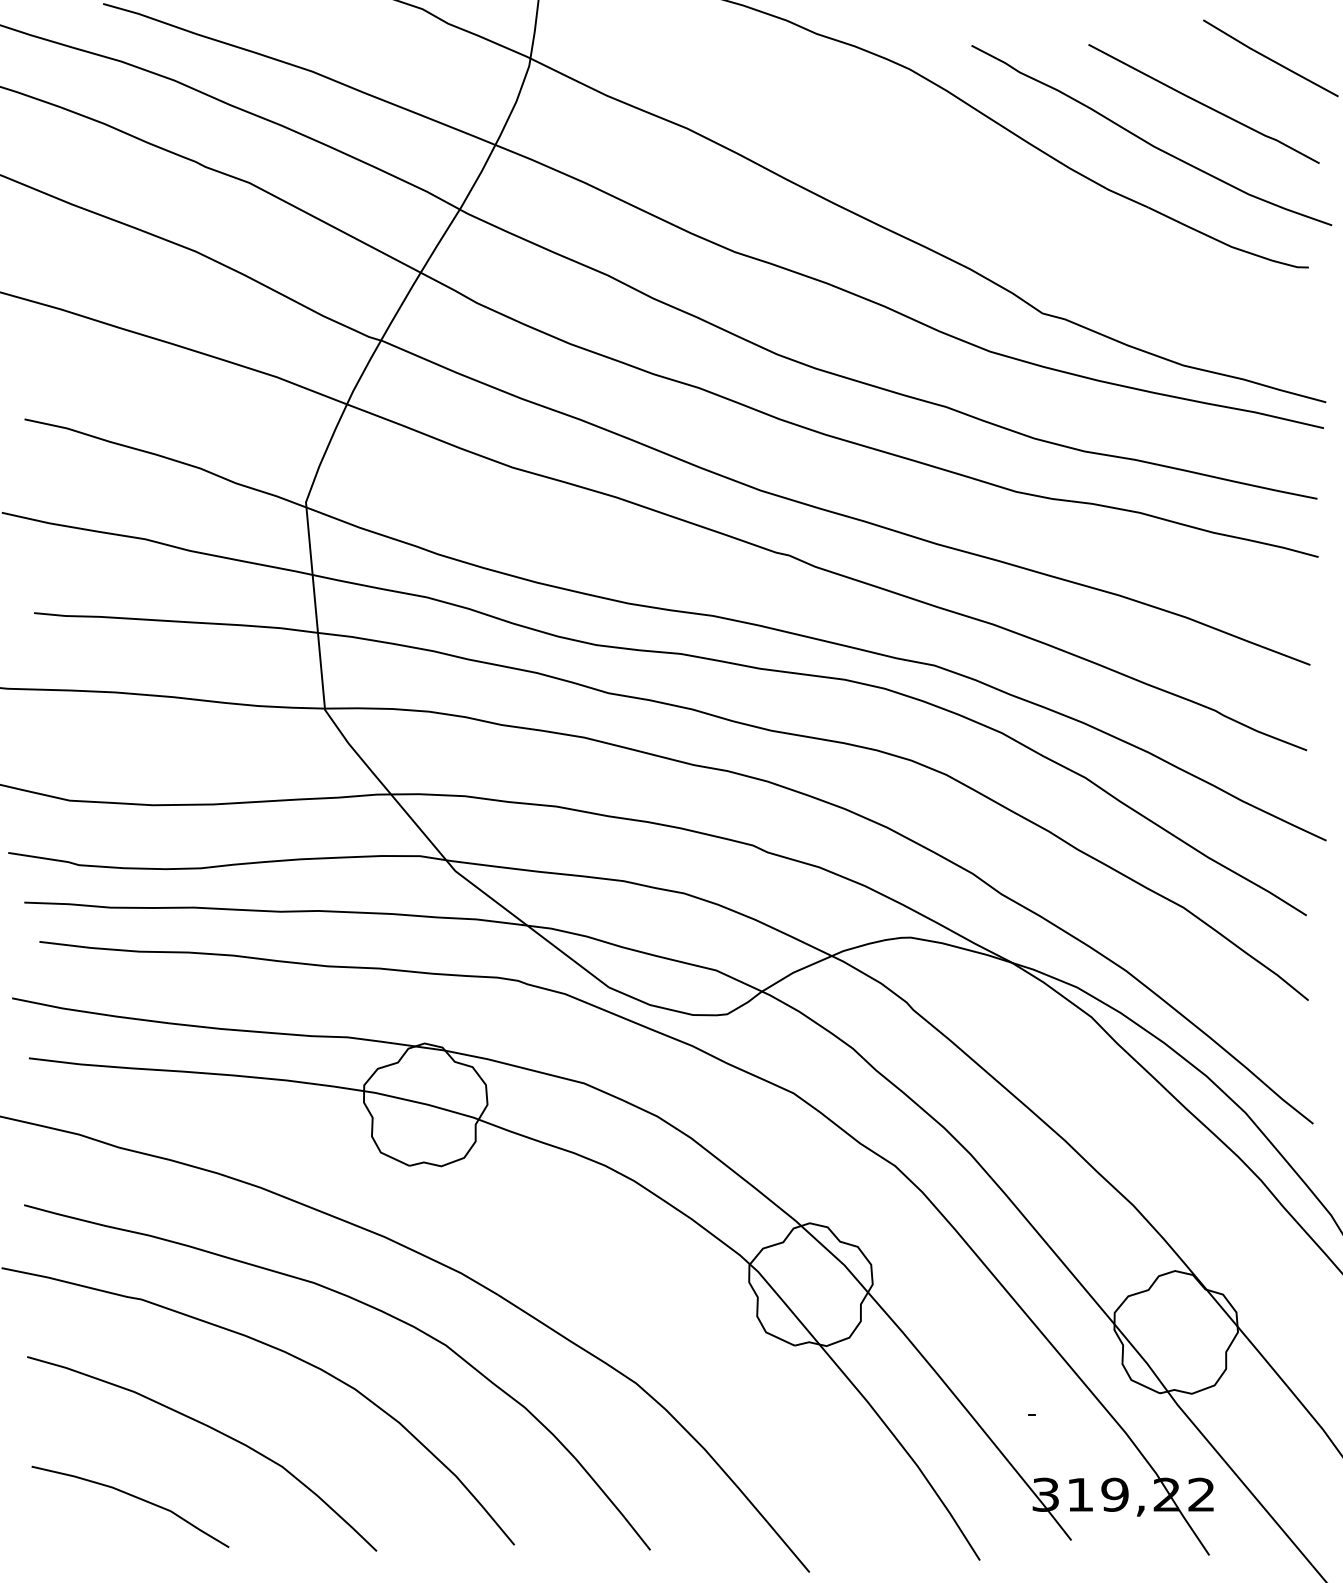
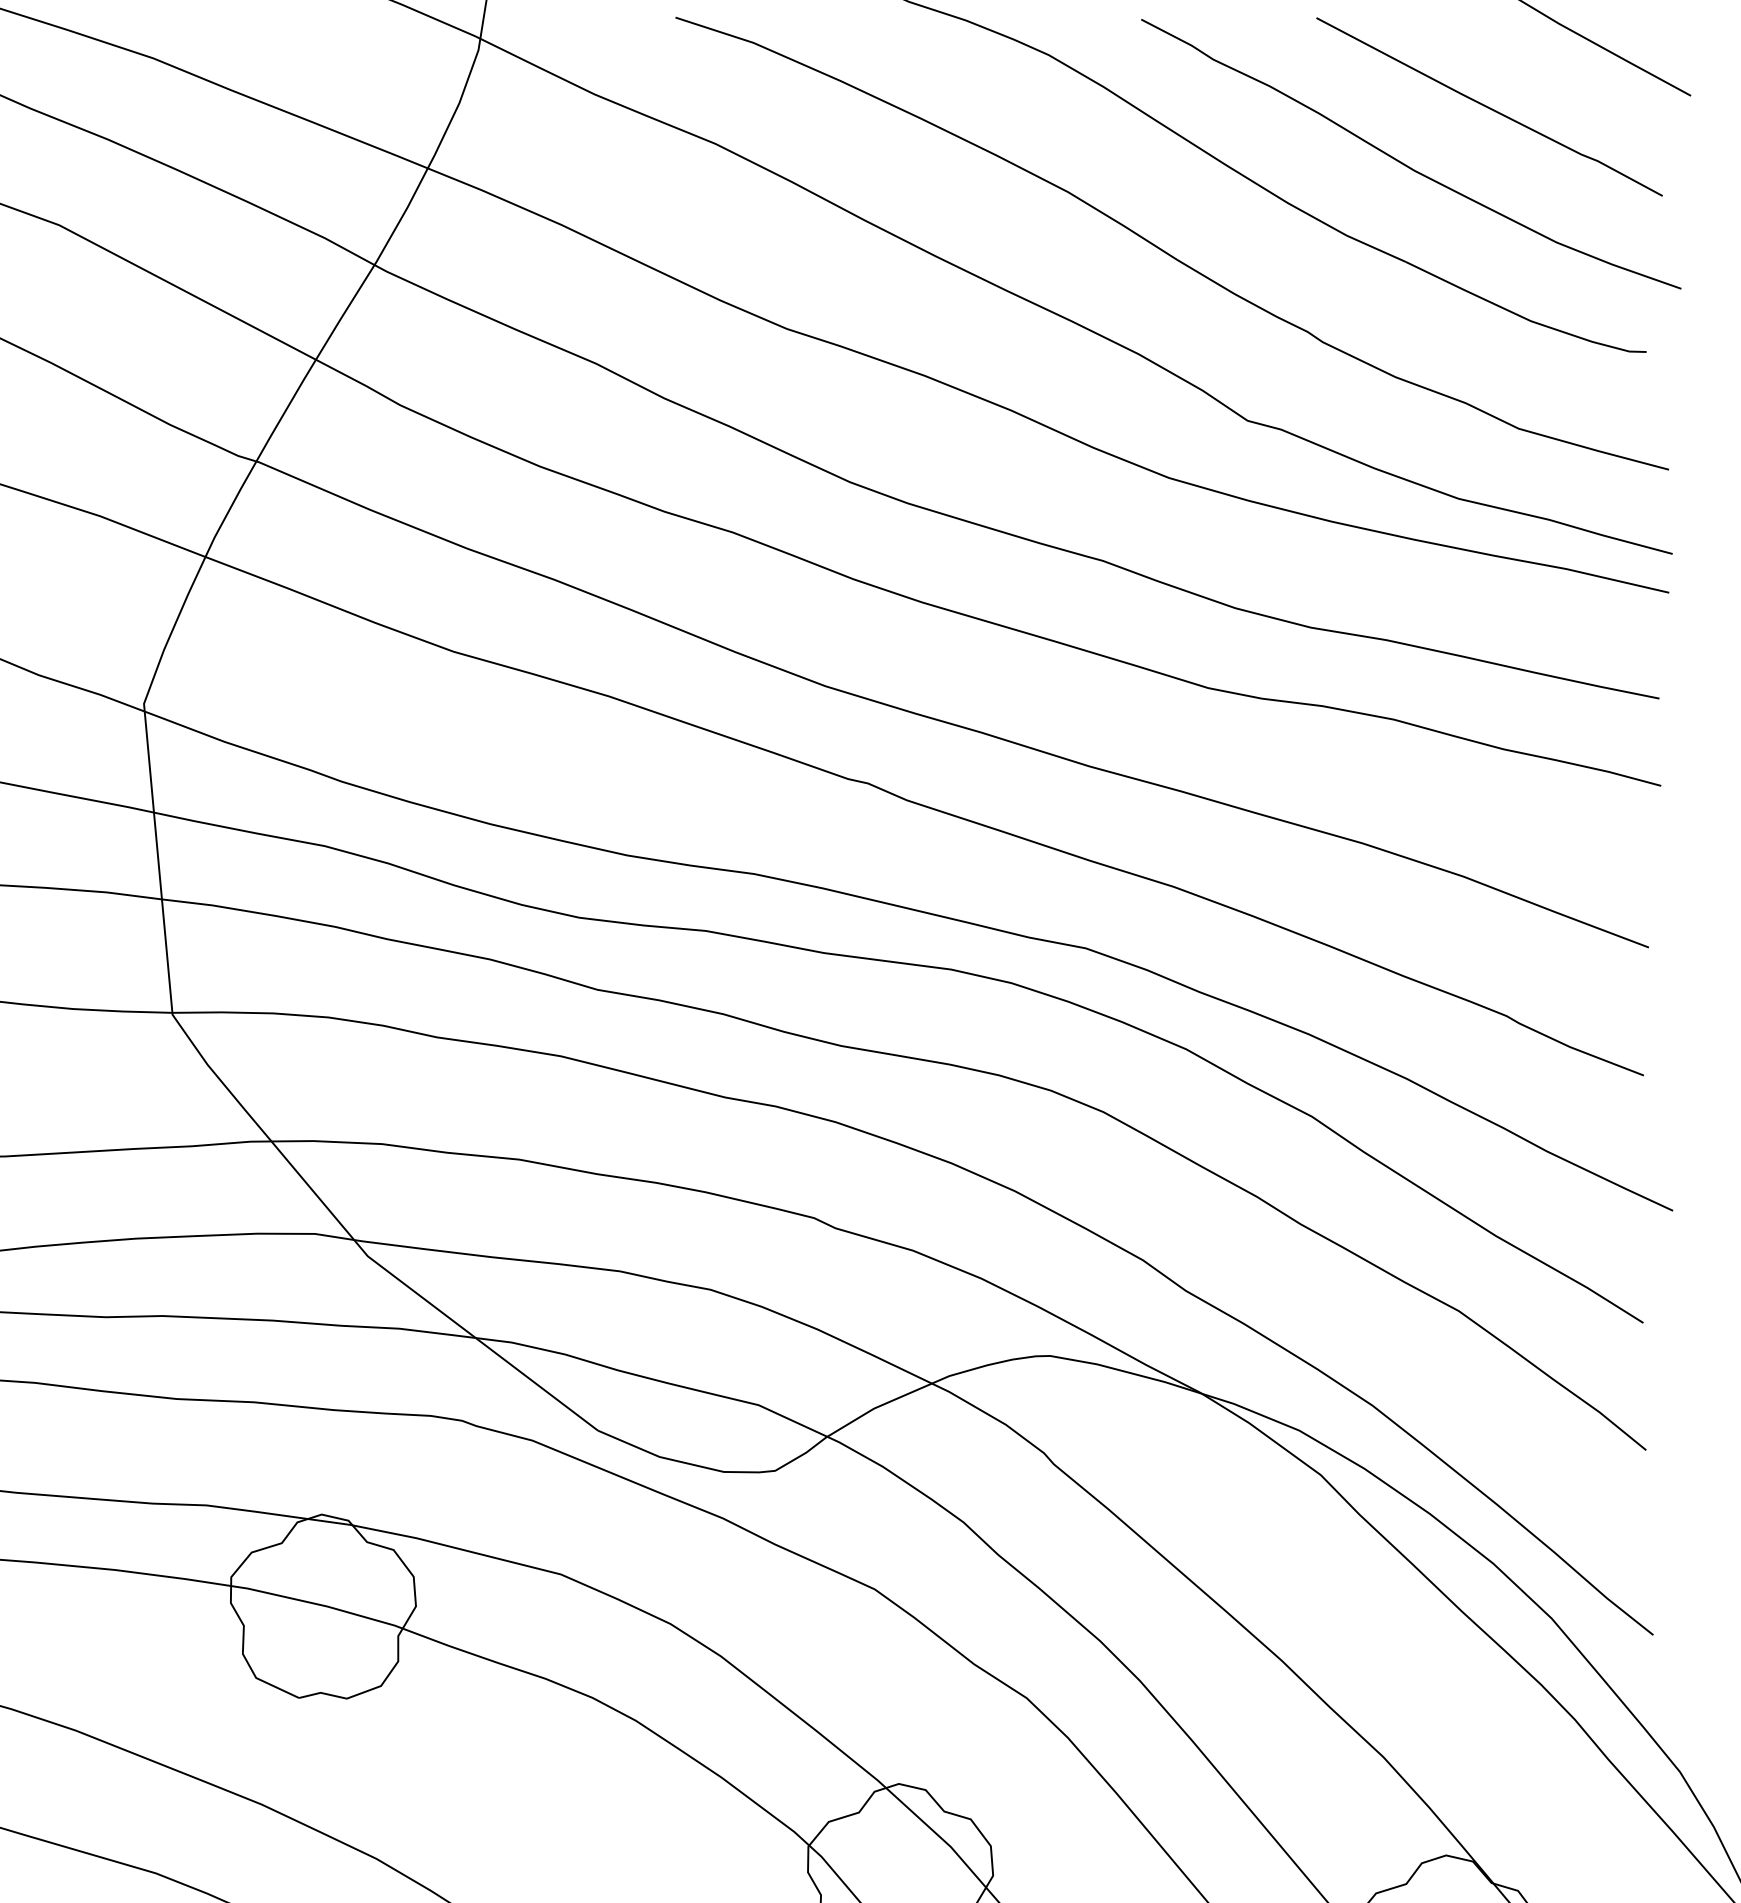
curve: (987, 199) -> (1165, 250), added

